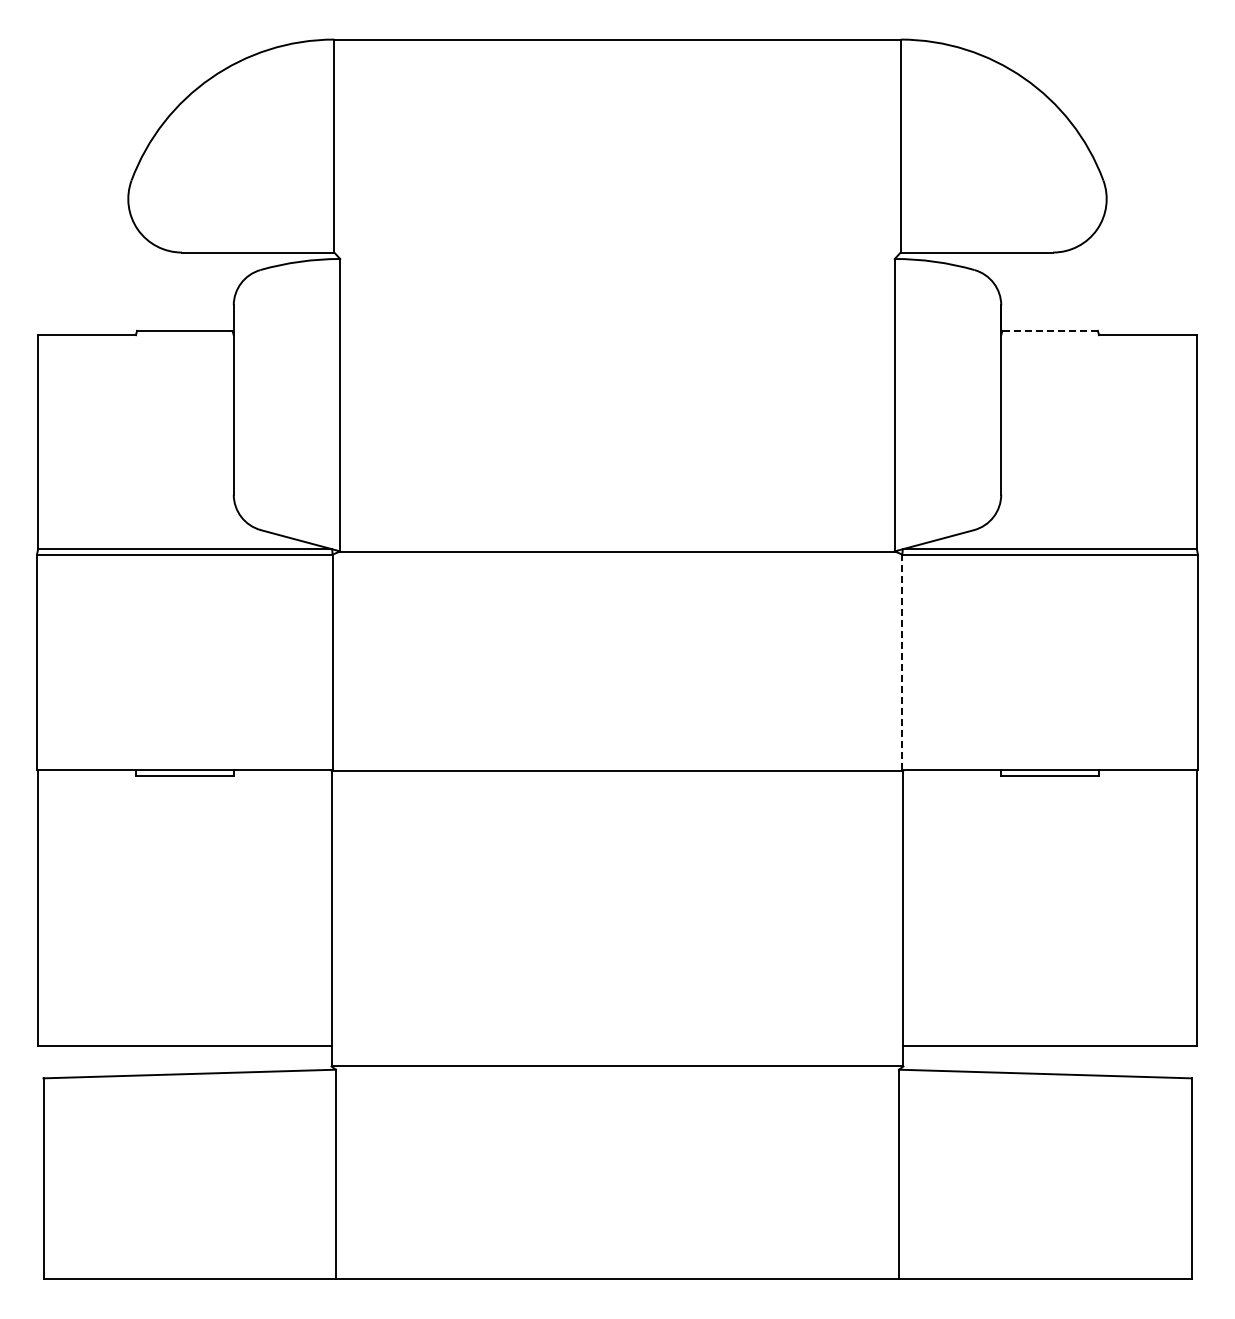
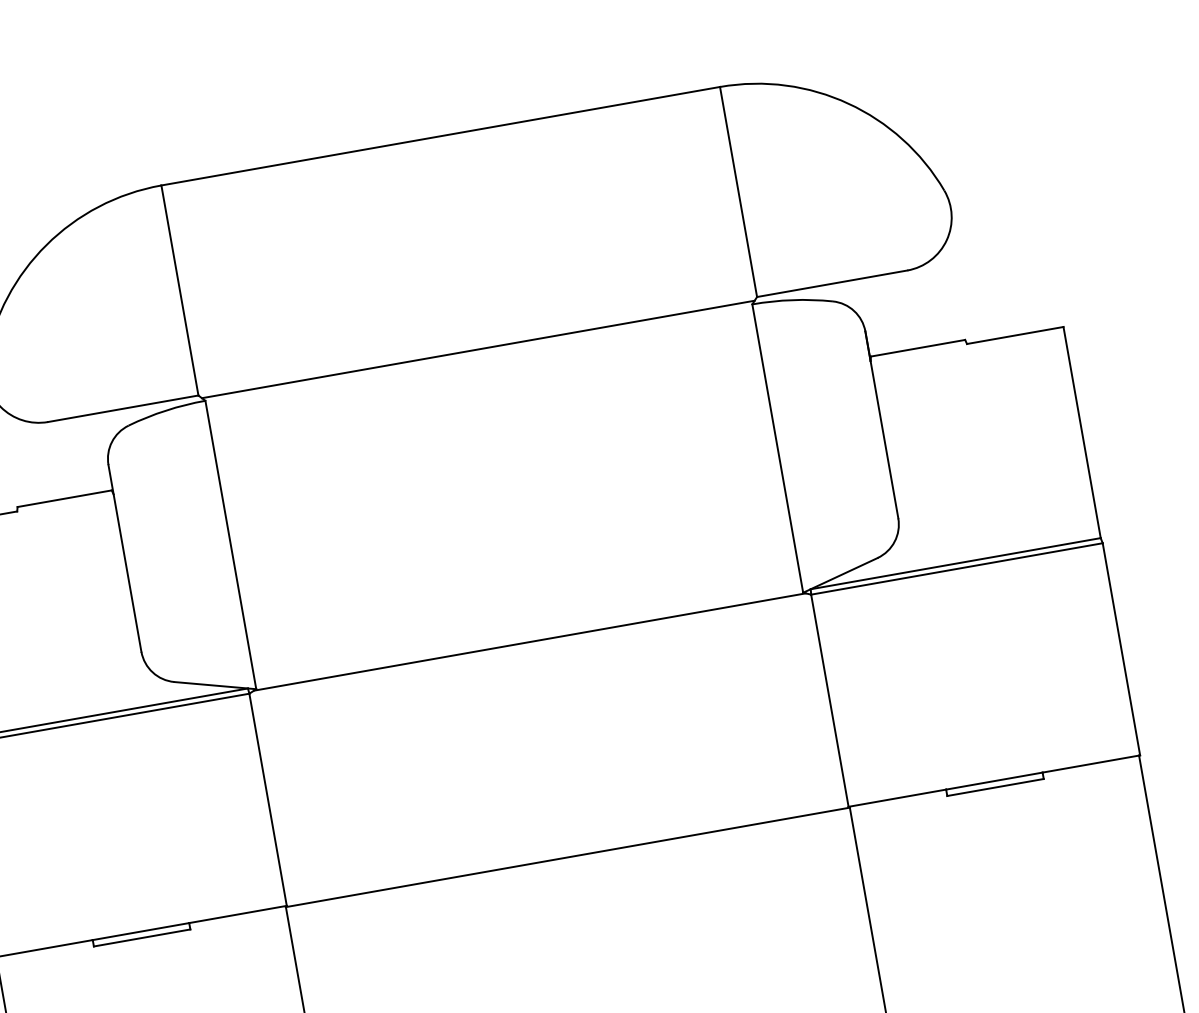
line: (617, 255) -> (478, 349), added
line: (1050, 330) -> (918, 347), dashed -> solid
line: (902, 662) -> (830, 700), dashed -> solid

